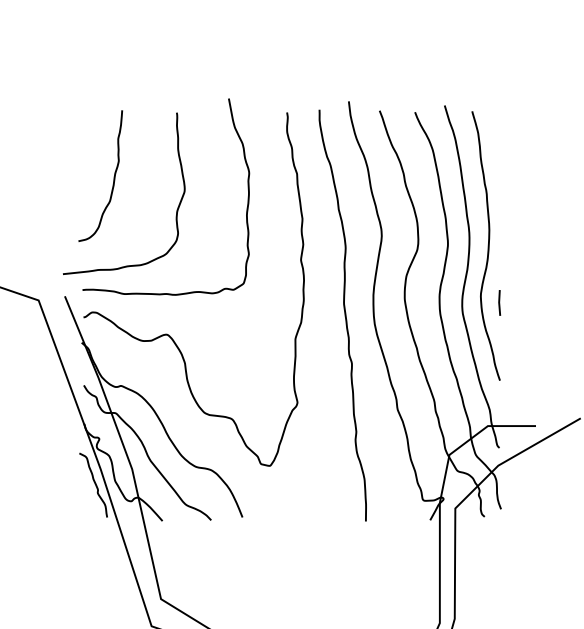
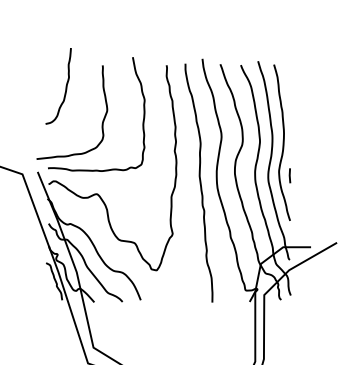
curve: (112, 176) -> (65, 86), moved

